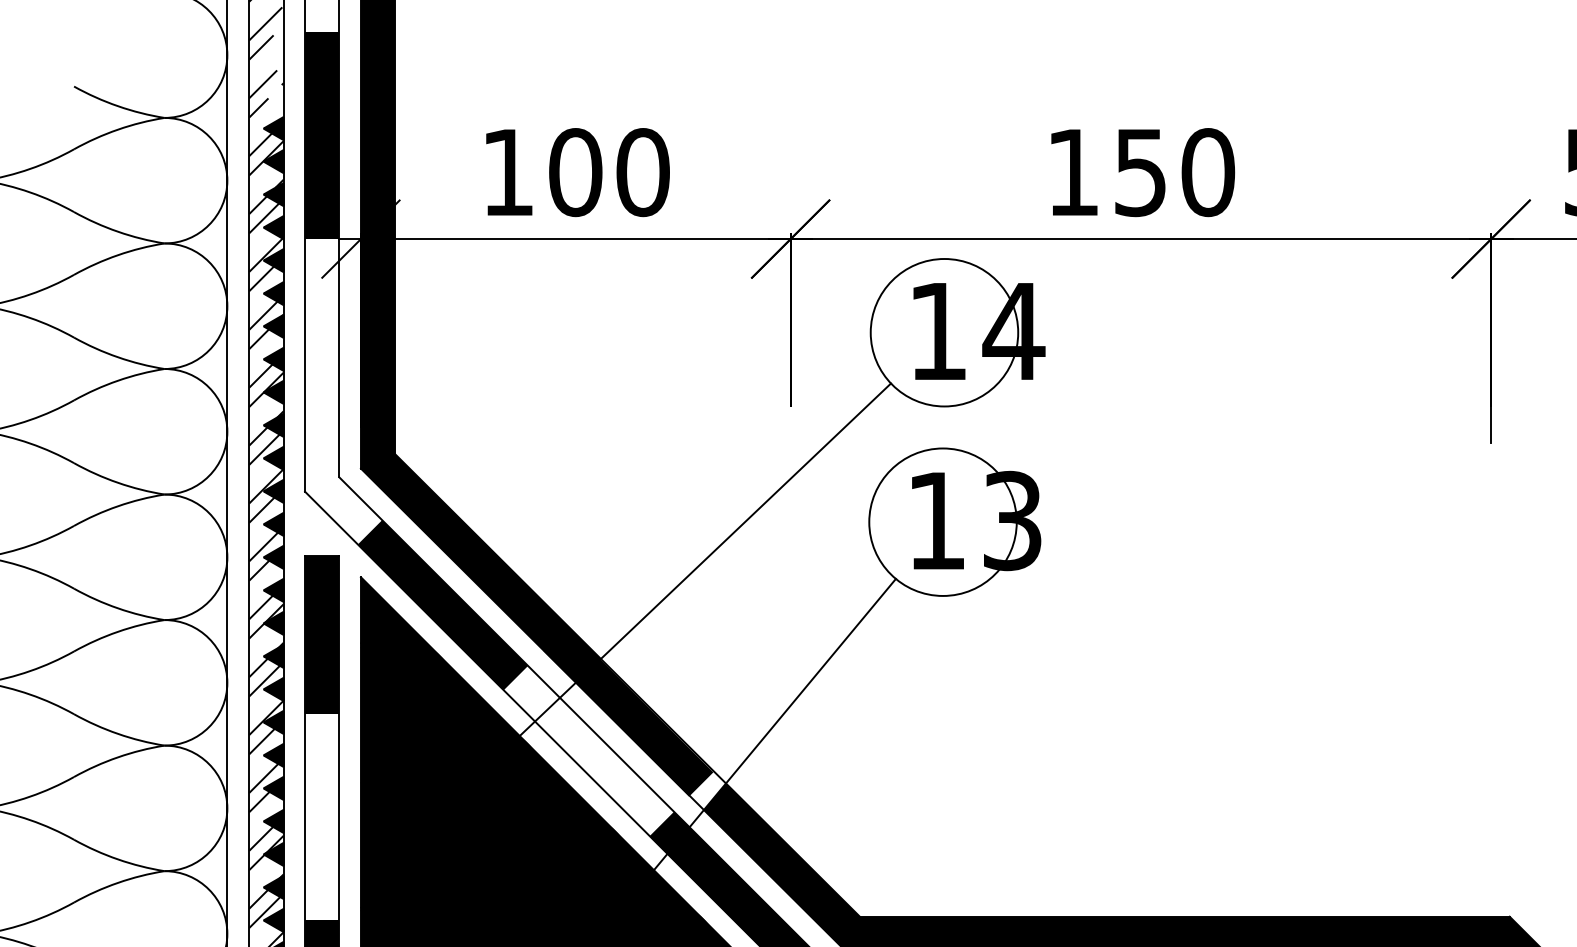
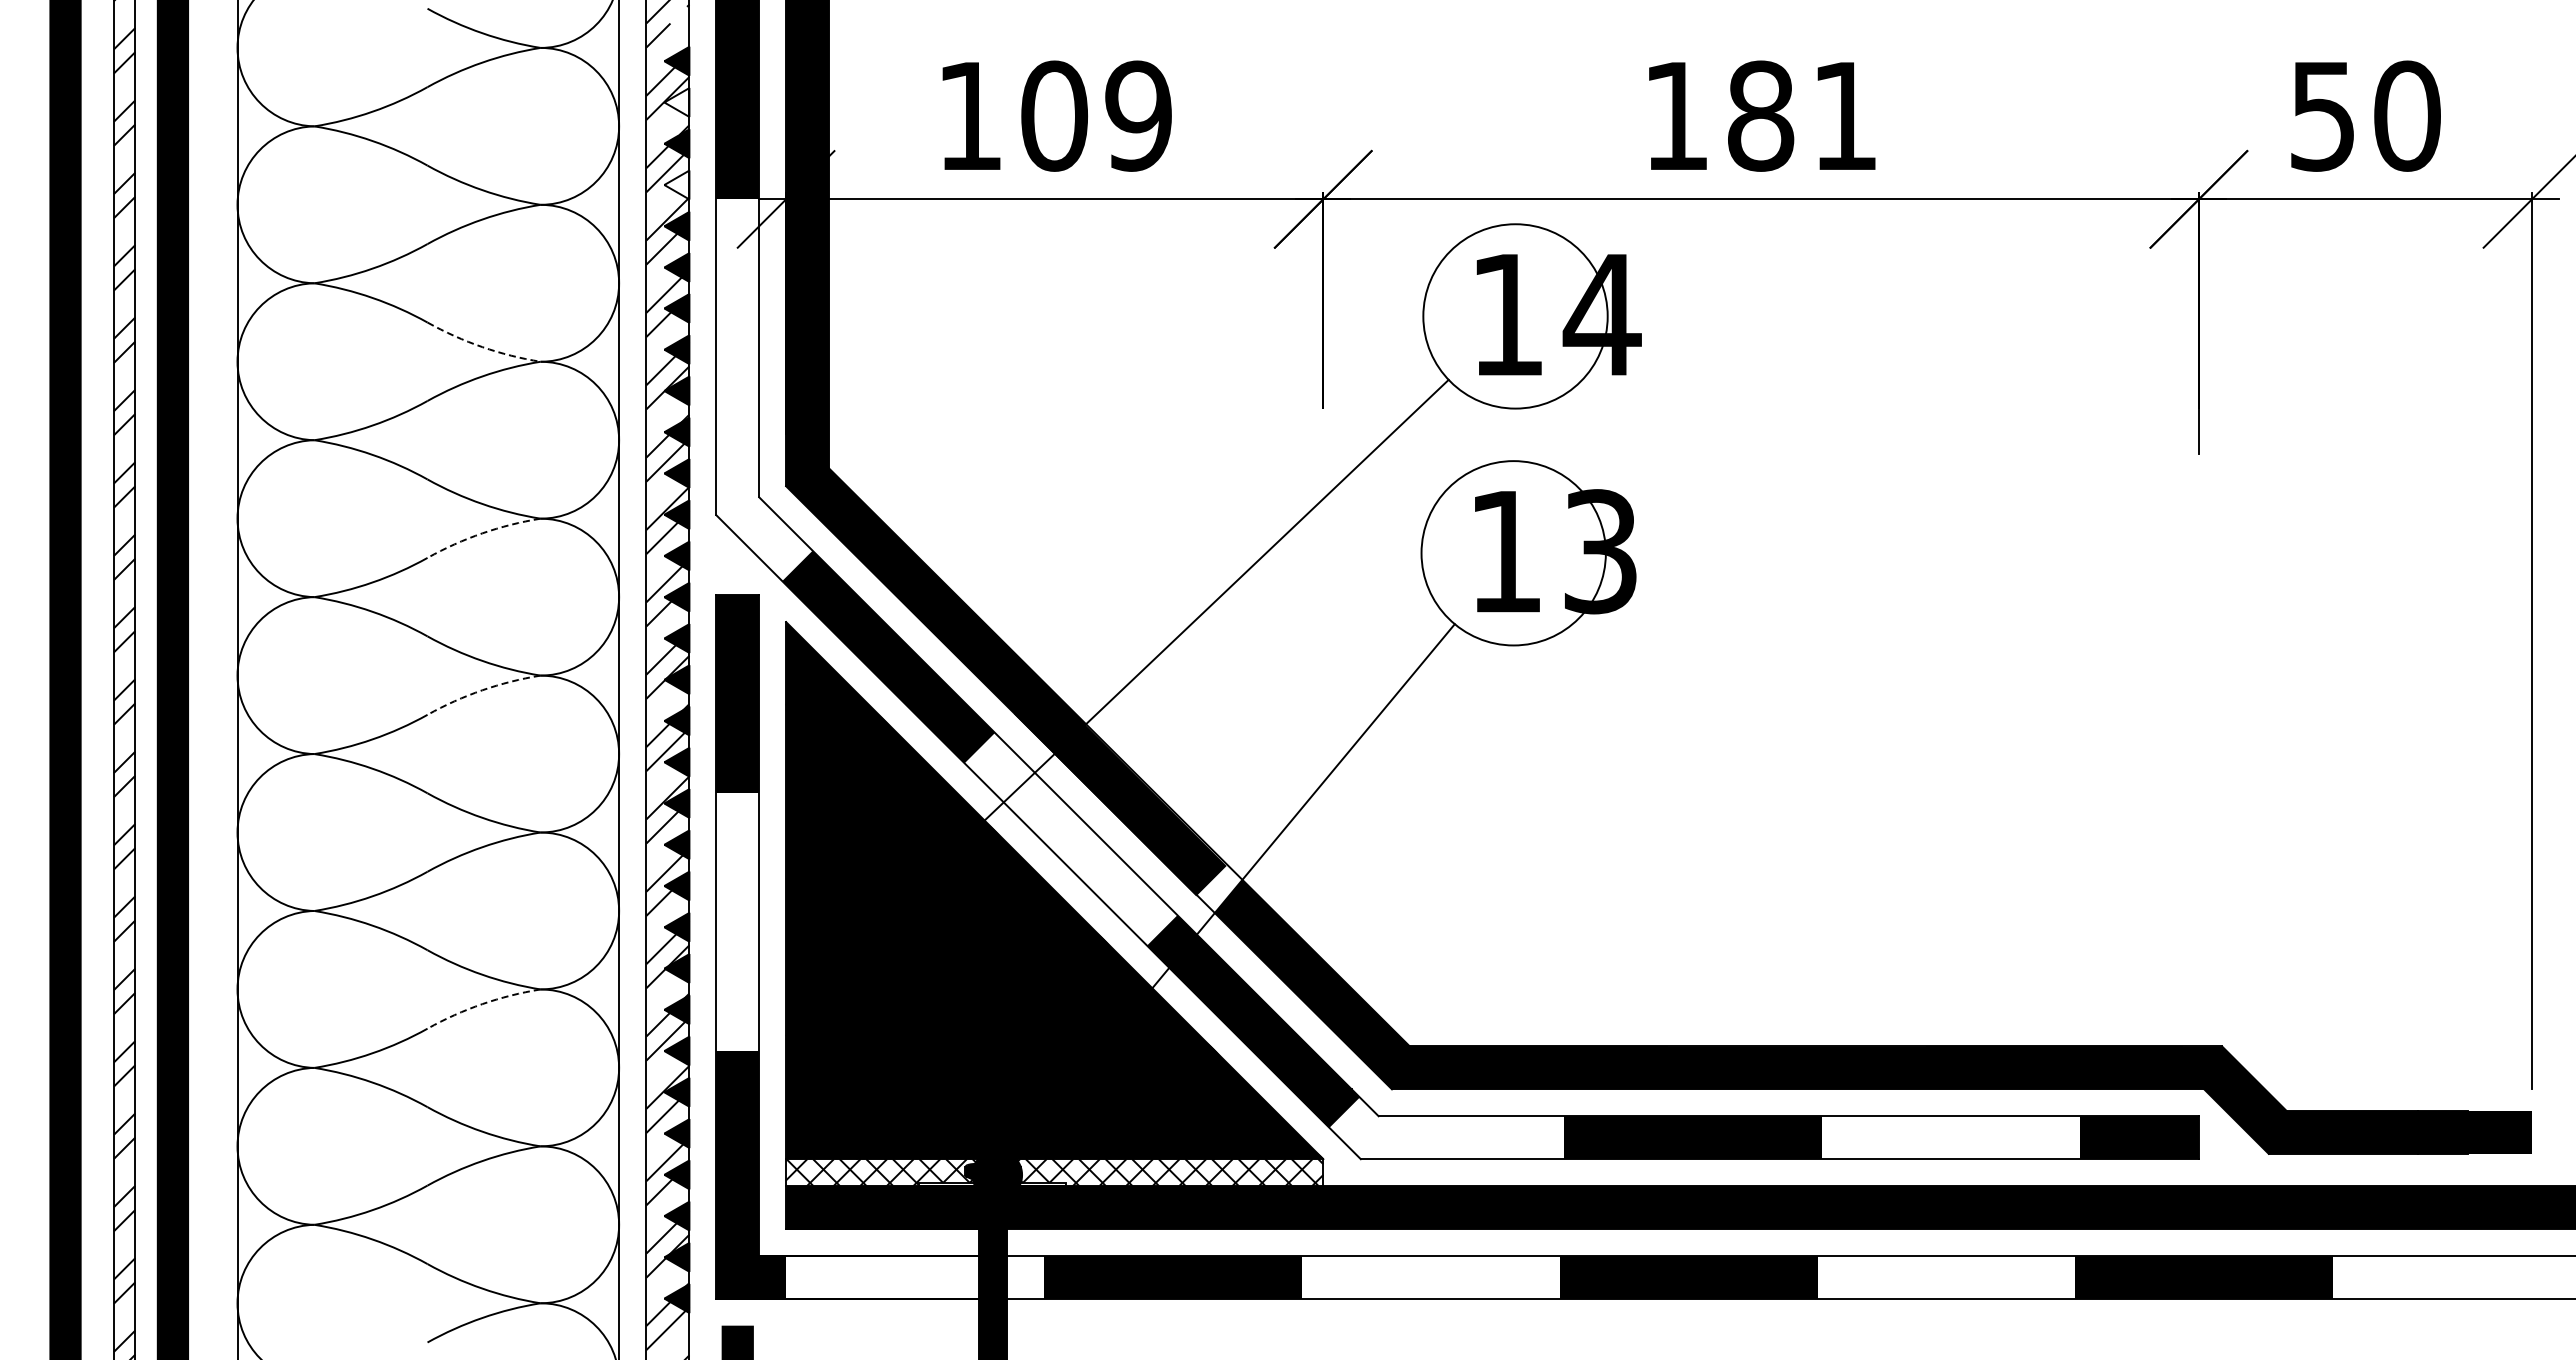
fill: (273, 161) -> (676, 102), removed
text: (642, 171) -> (1138, 115), 100 -> 109
text: (1174, 171) -> (1803, 115), 150 -> 181
fill: (273, 227) -> (676, 184), removed
arc: (118, 357) -> (482, 347), solid -> dashed
arc: (118, 506) -> (482, 533), solid -> dashed
arc: (118, 631) -> (482, 690), solid -> dashed
arc: (118, 883) -> (482, 1004), solid -> dashed

